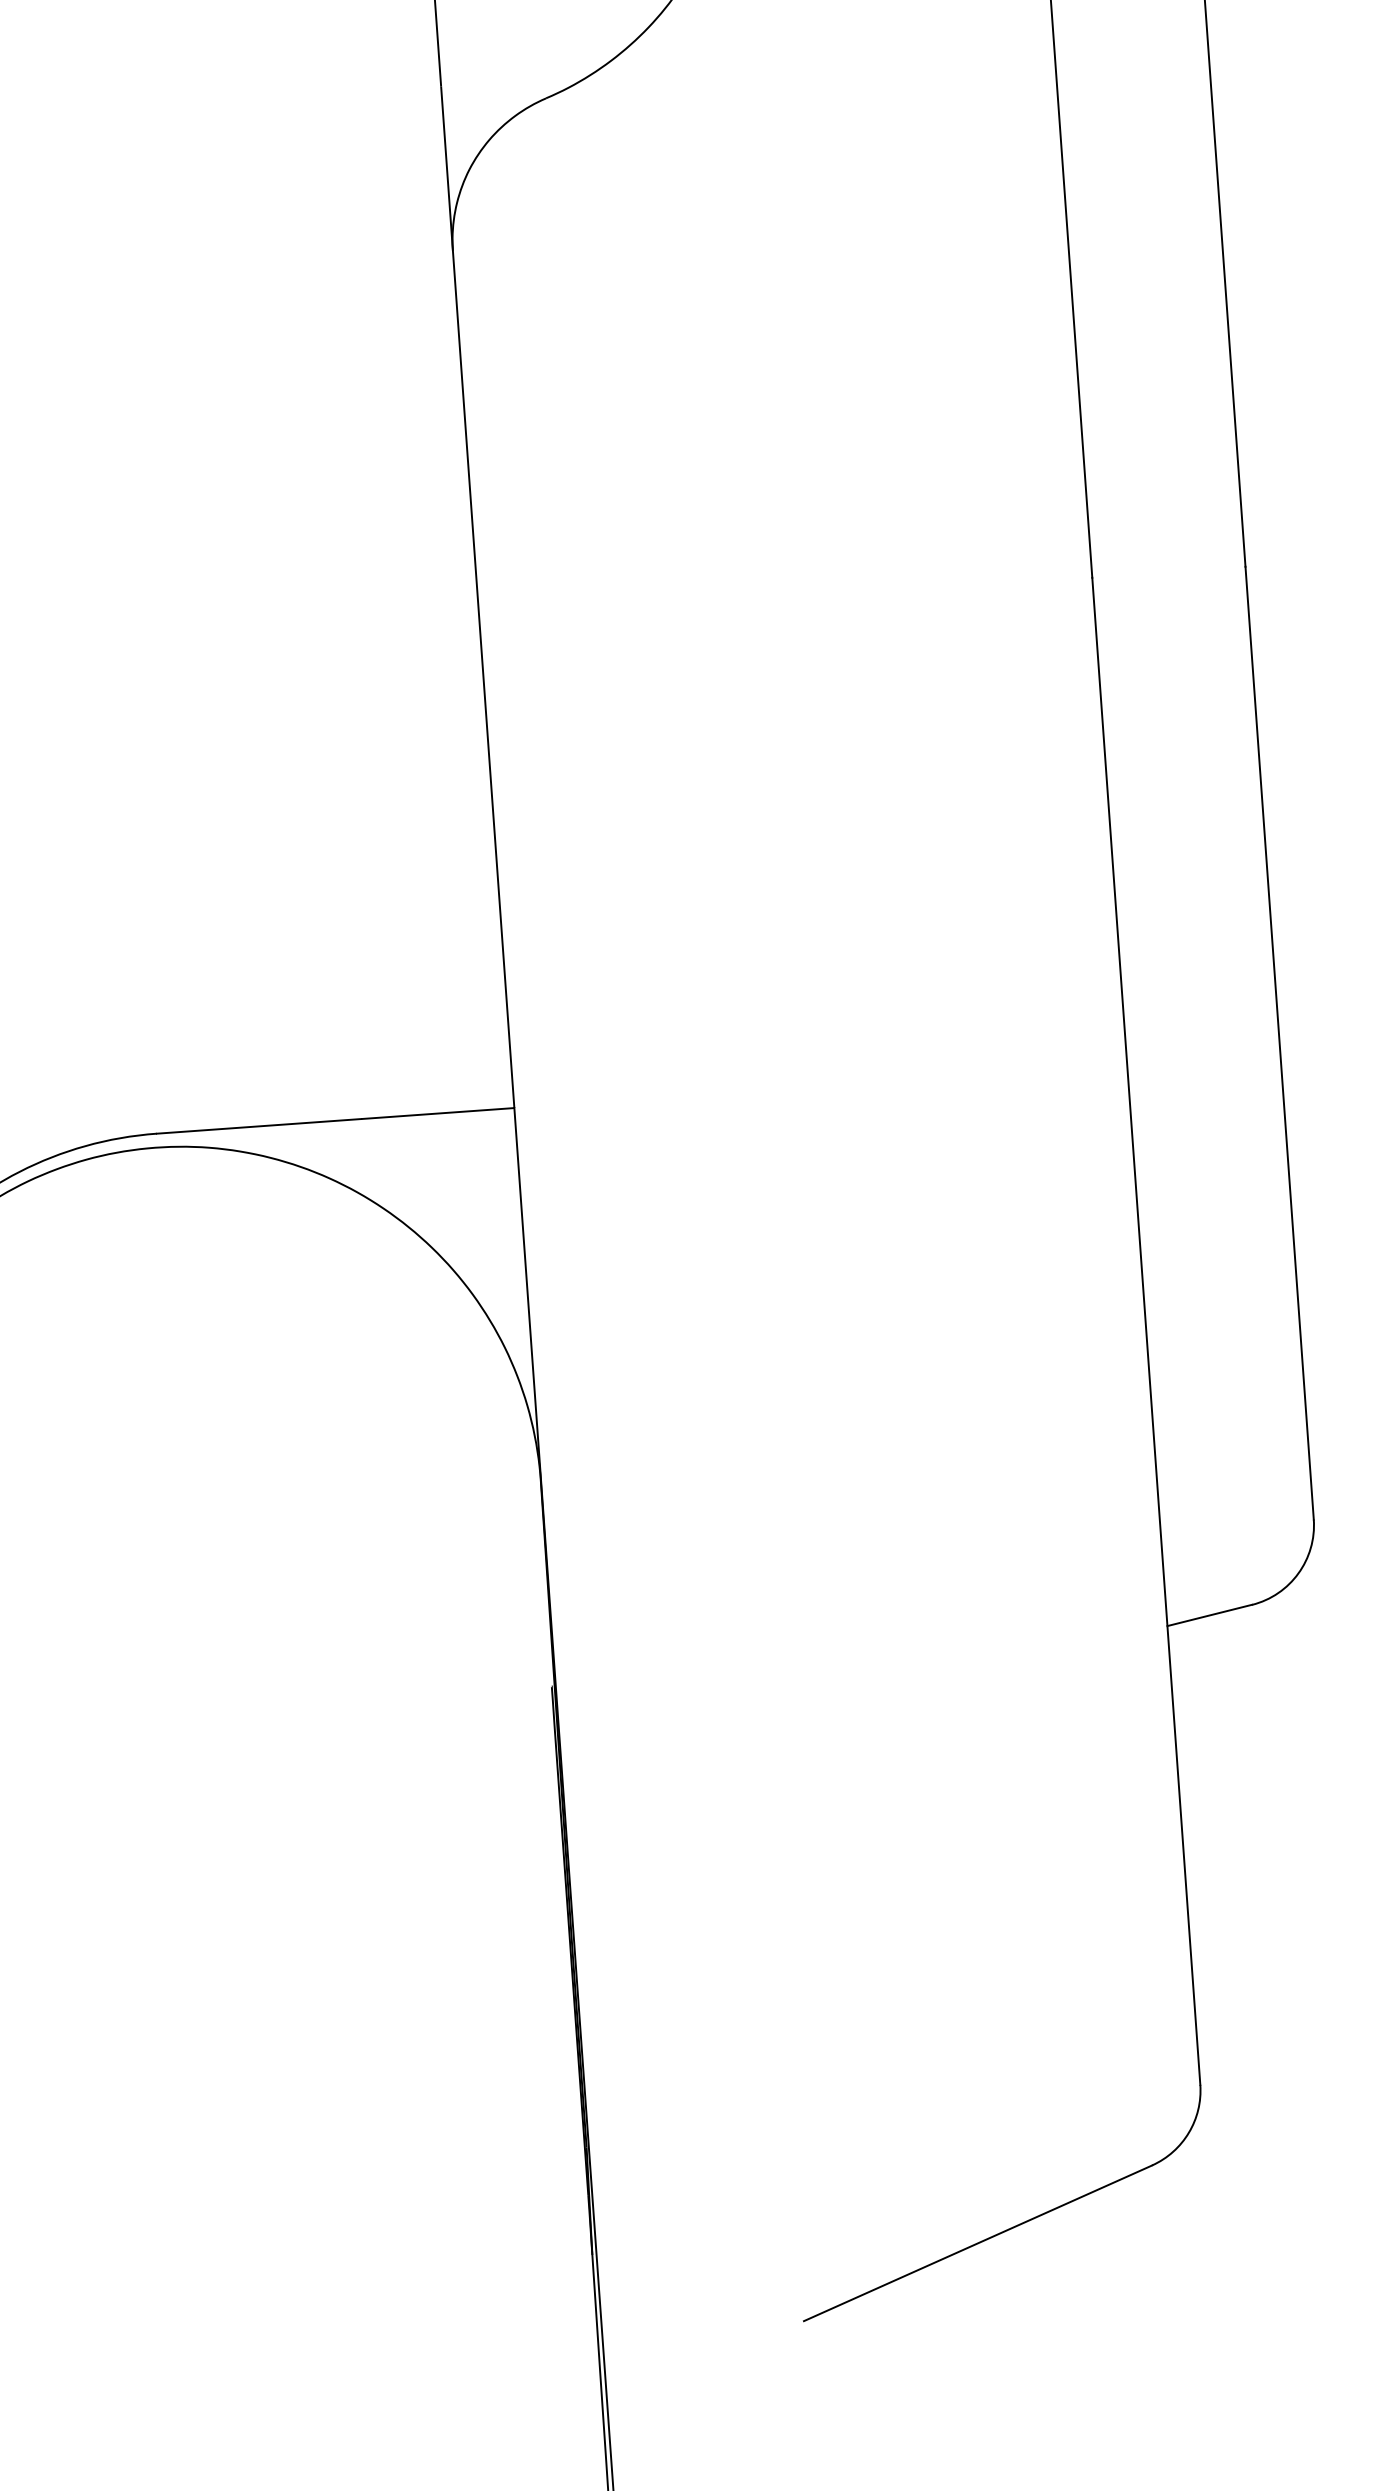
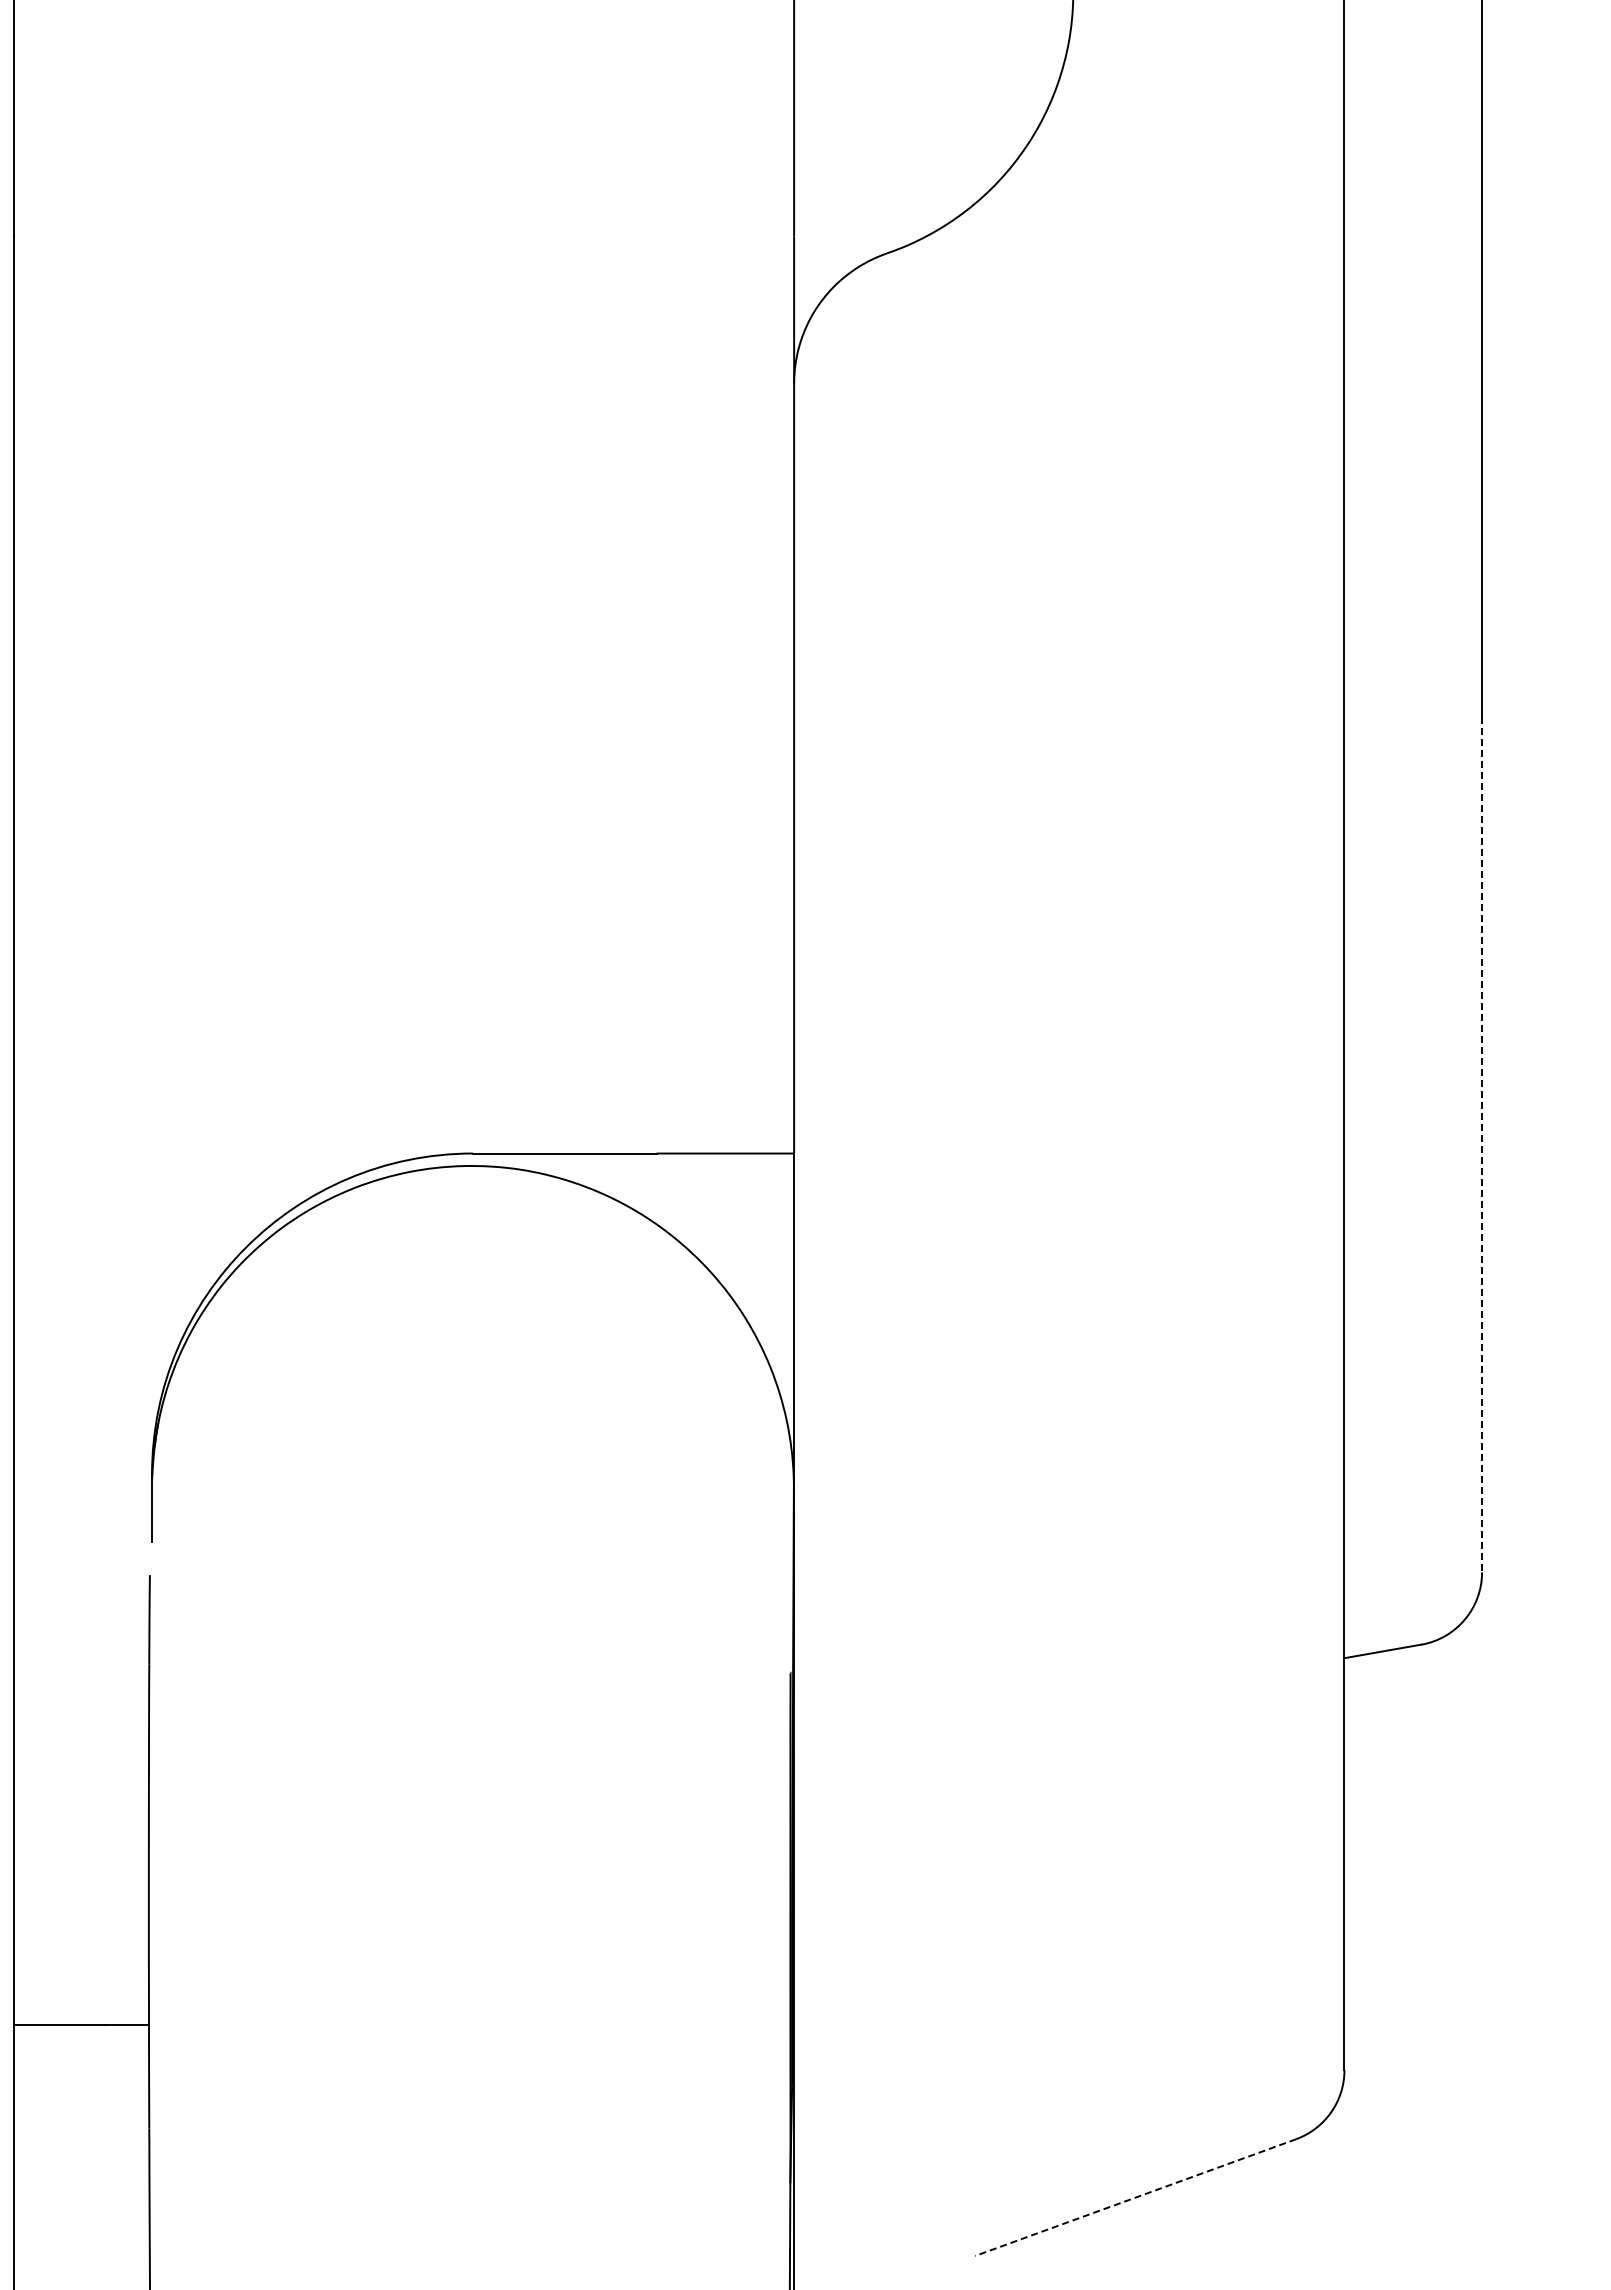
line: (1280, 1043) -> (1482, 1144), solid -> dashed
line: (977, 2243) -> (1135, 2197), solid -> dashed

